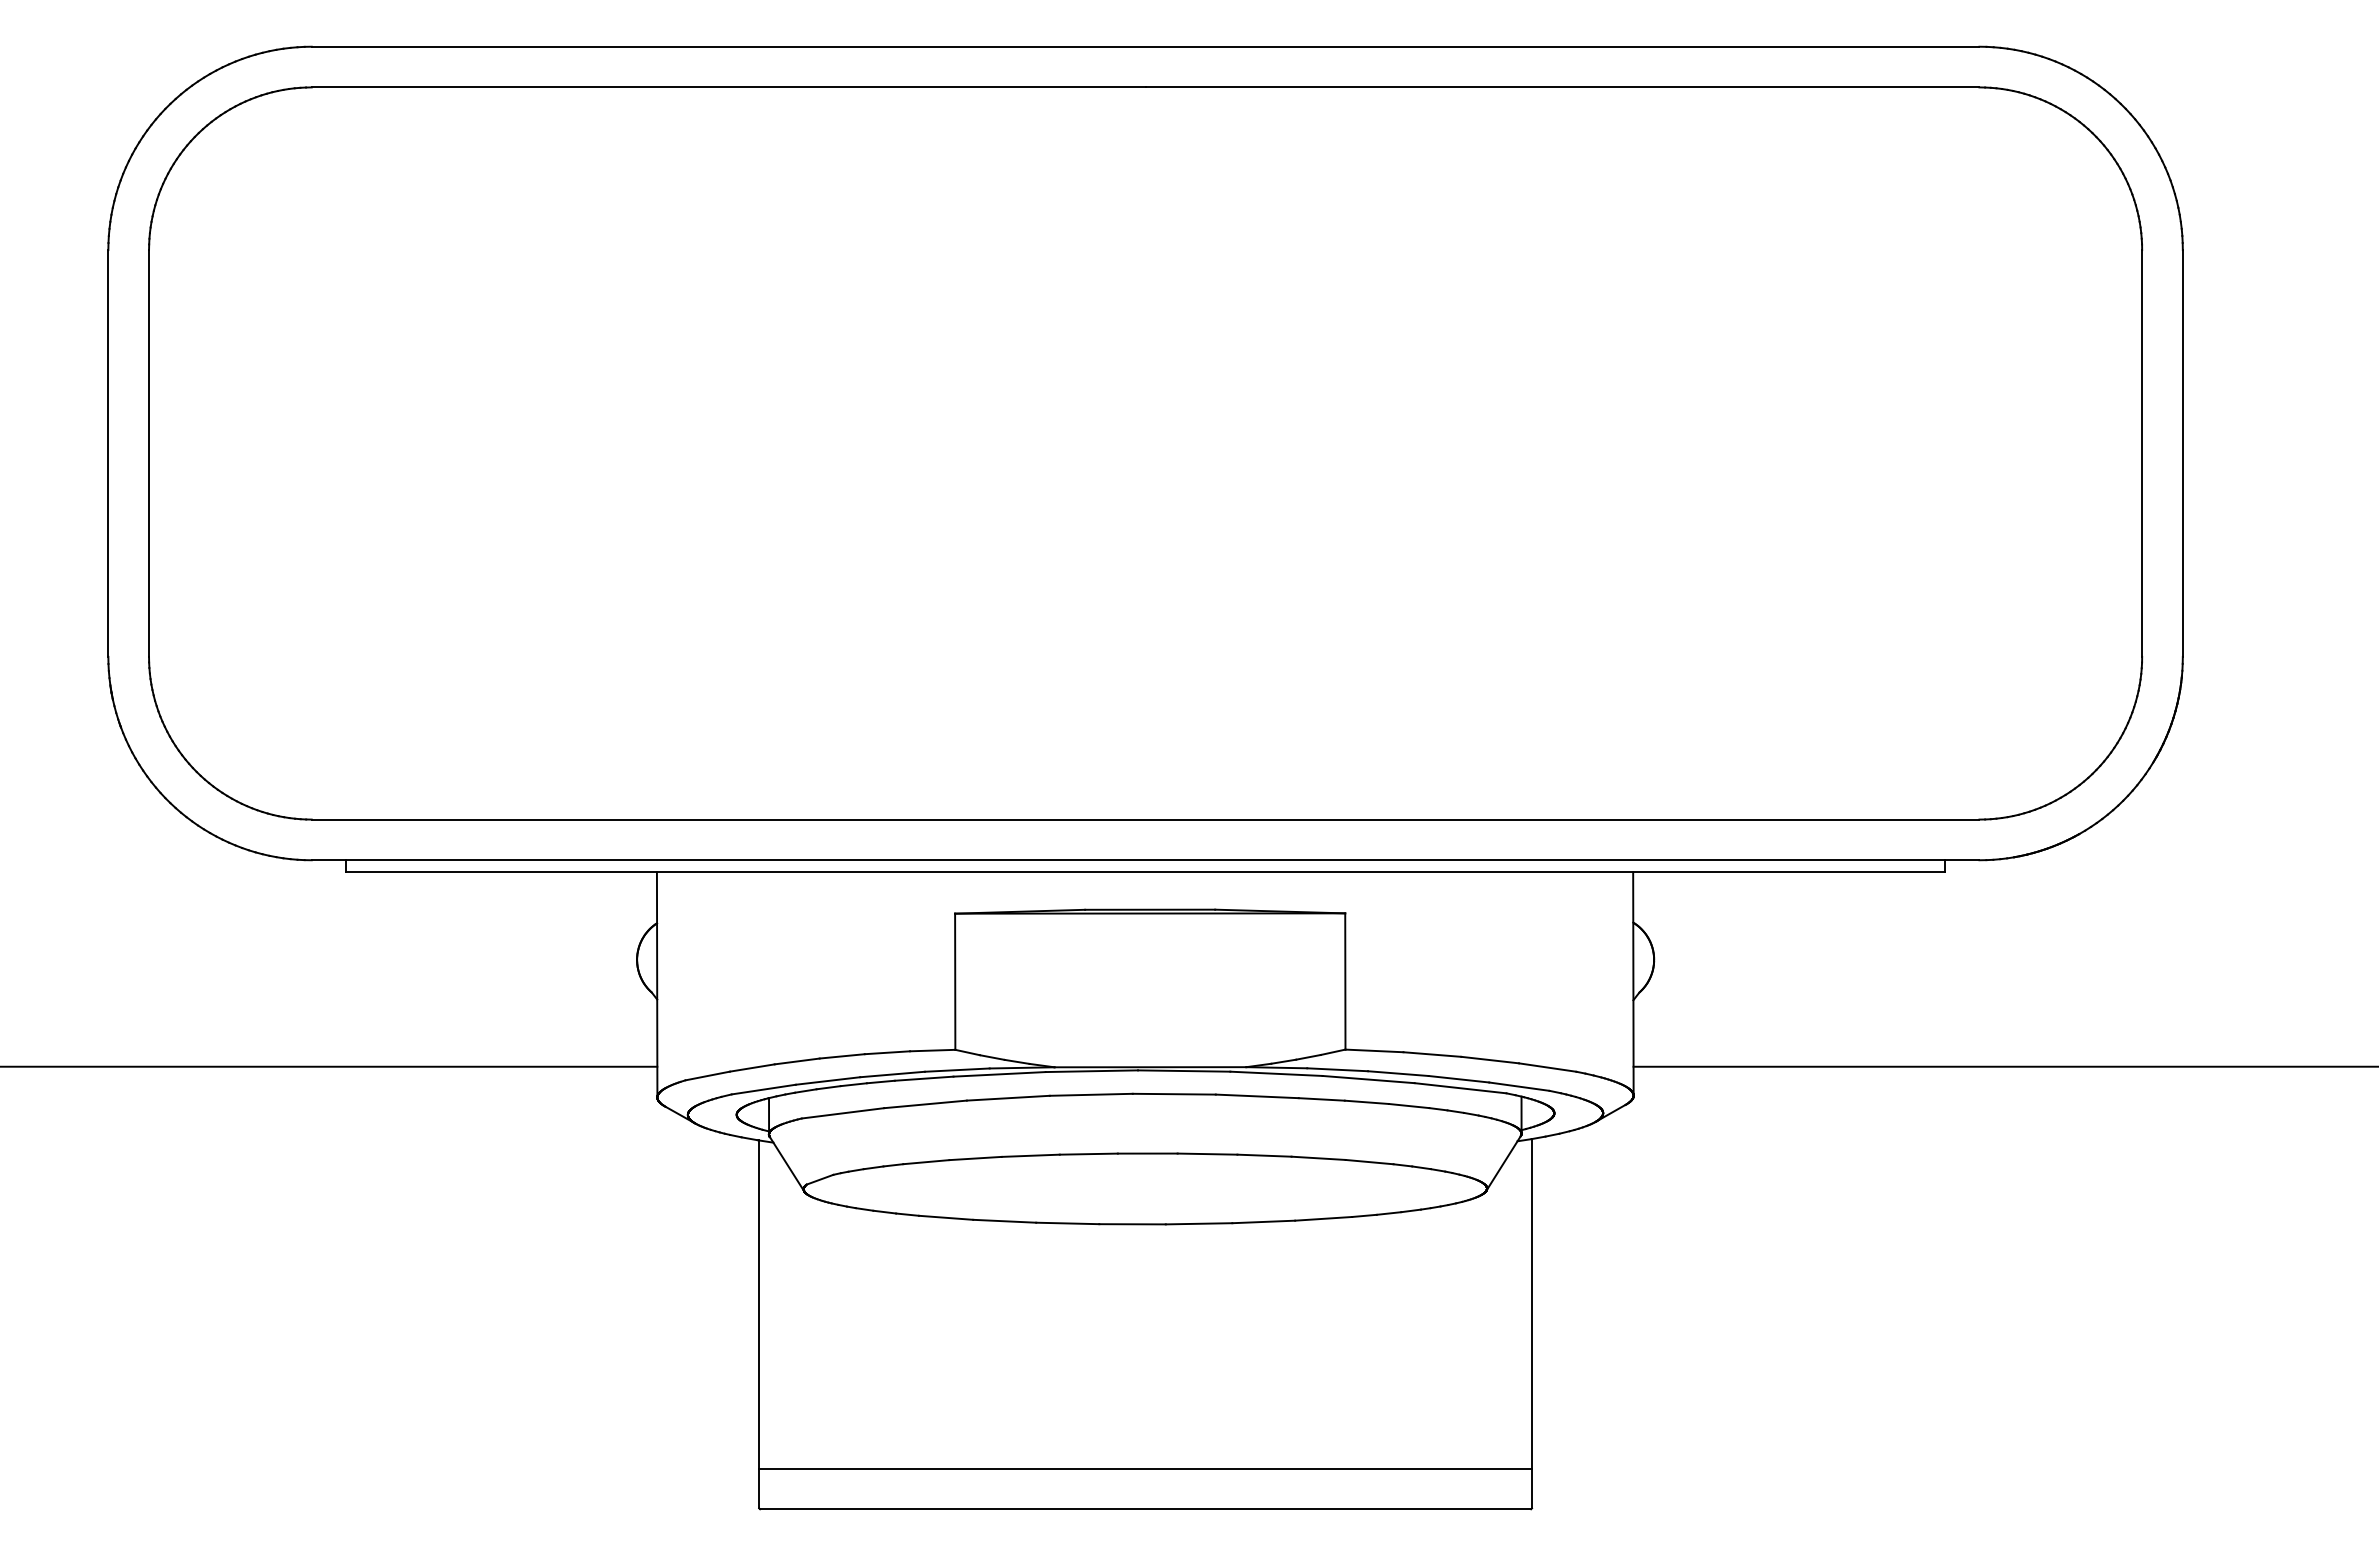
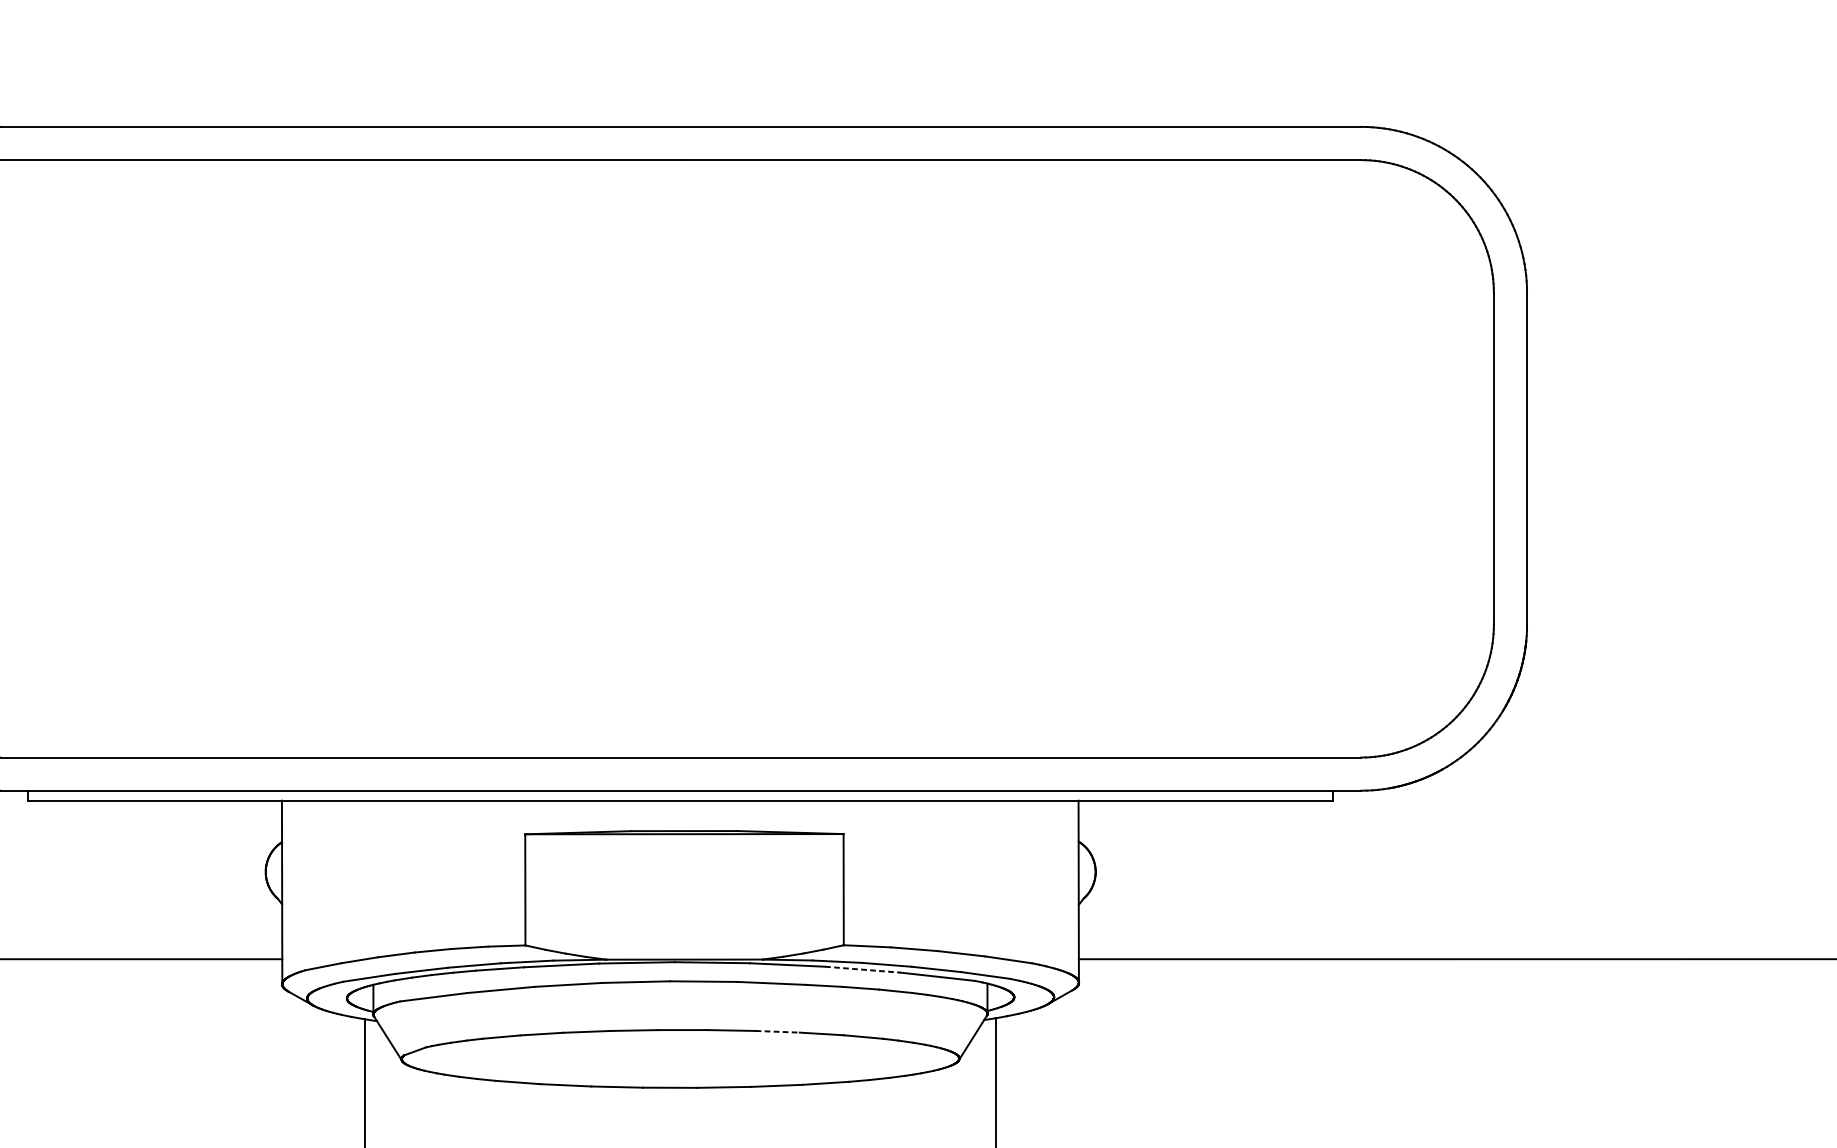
line: (1369, 1079) -> (863, 969), solid -> dashed
line: (1265, 1155) -> (778, 1031), solid -> dashed

